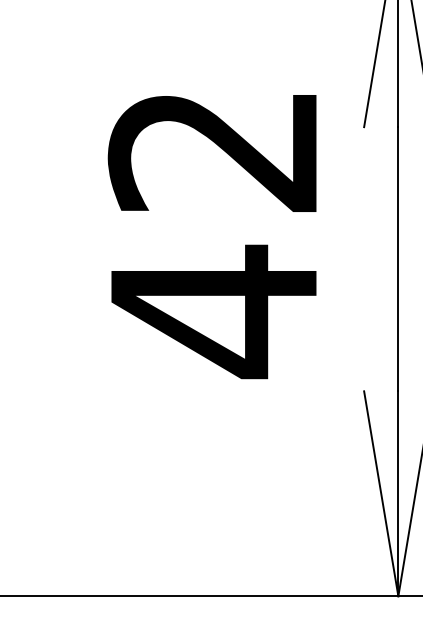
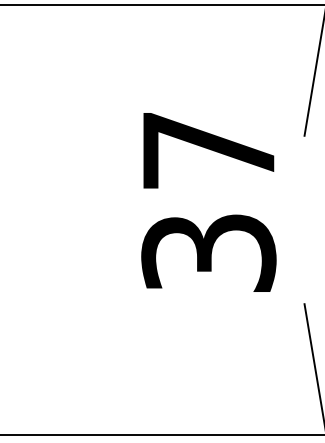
text: (213, 234) -> (208, 204), 42 -> 37

